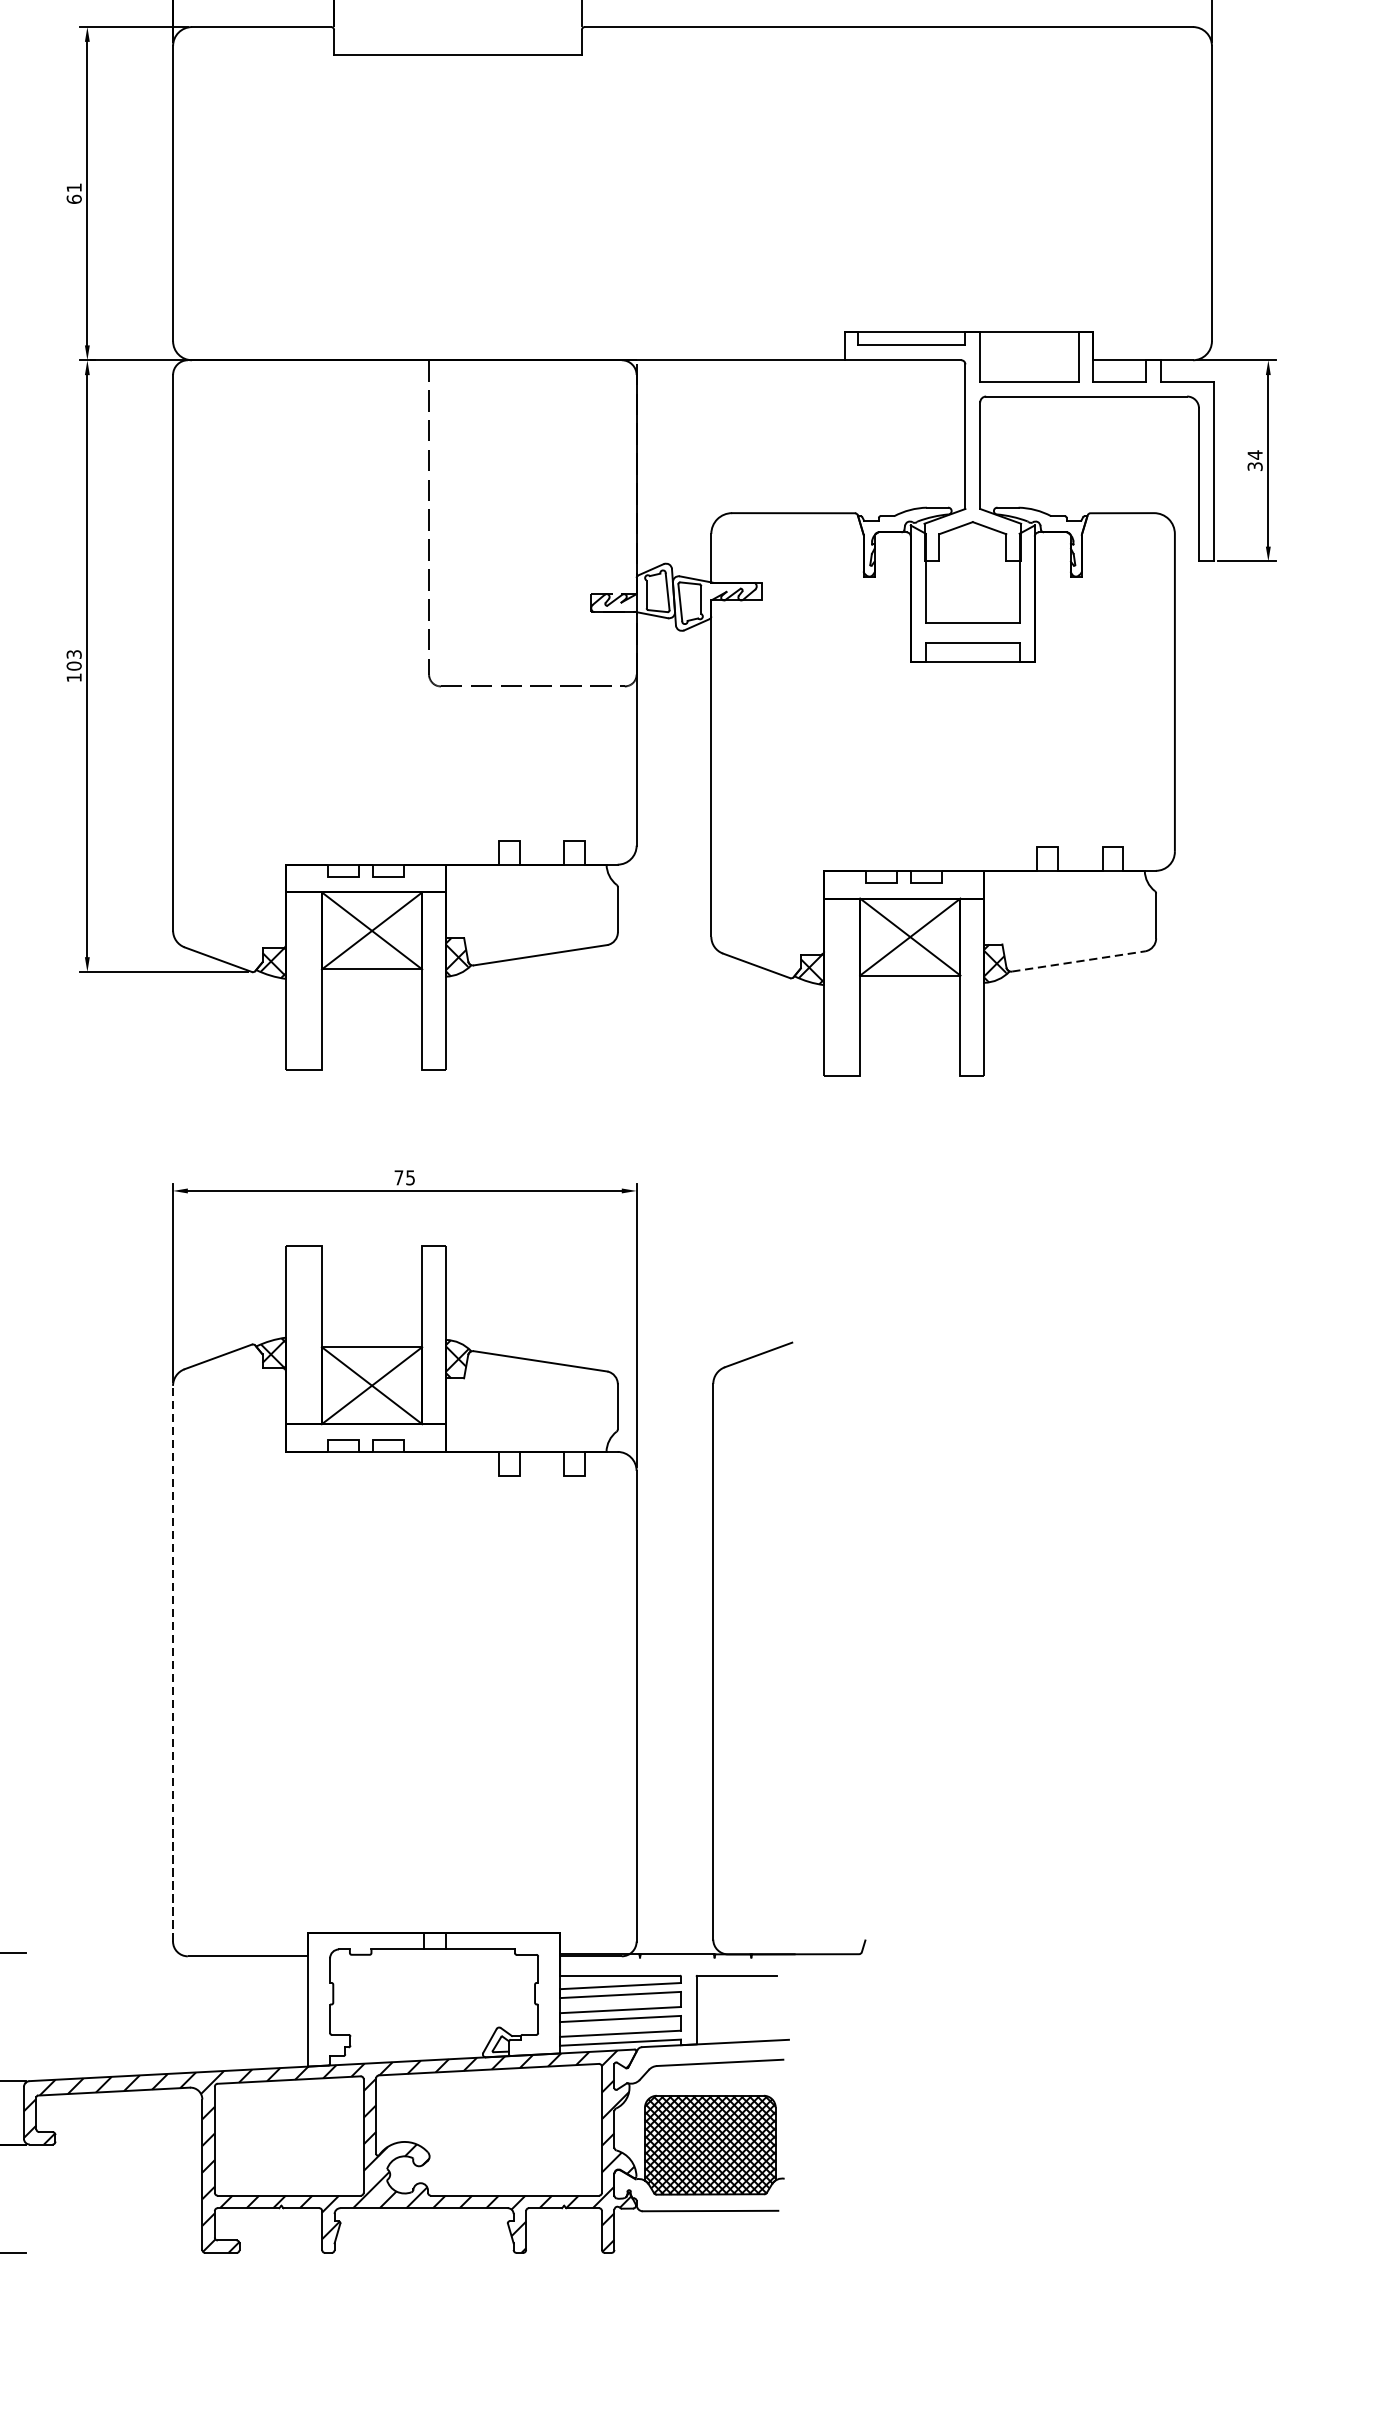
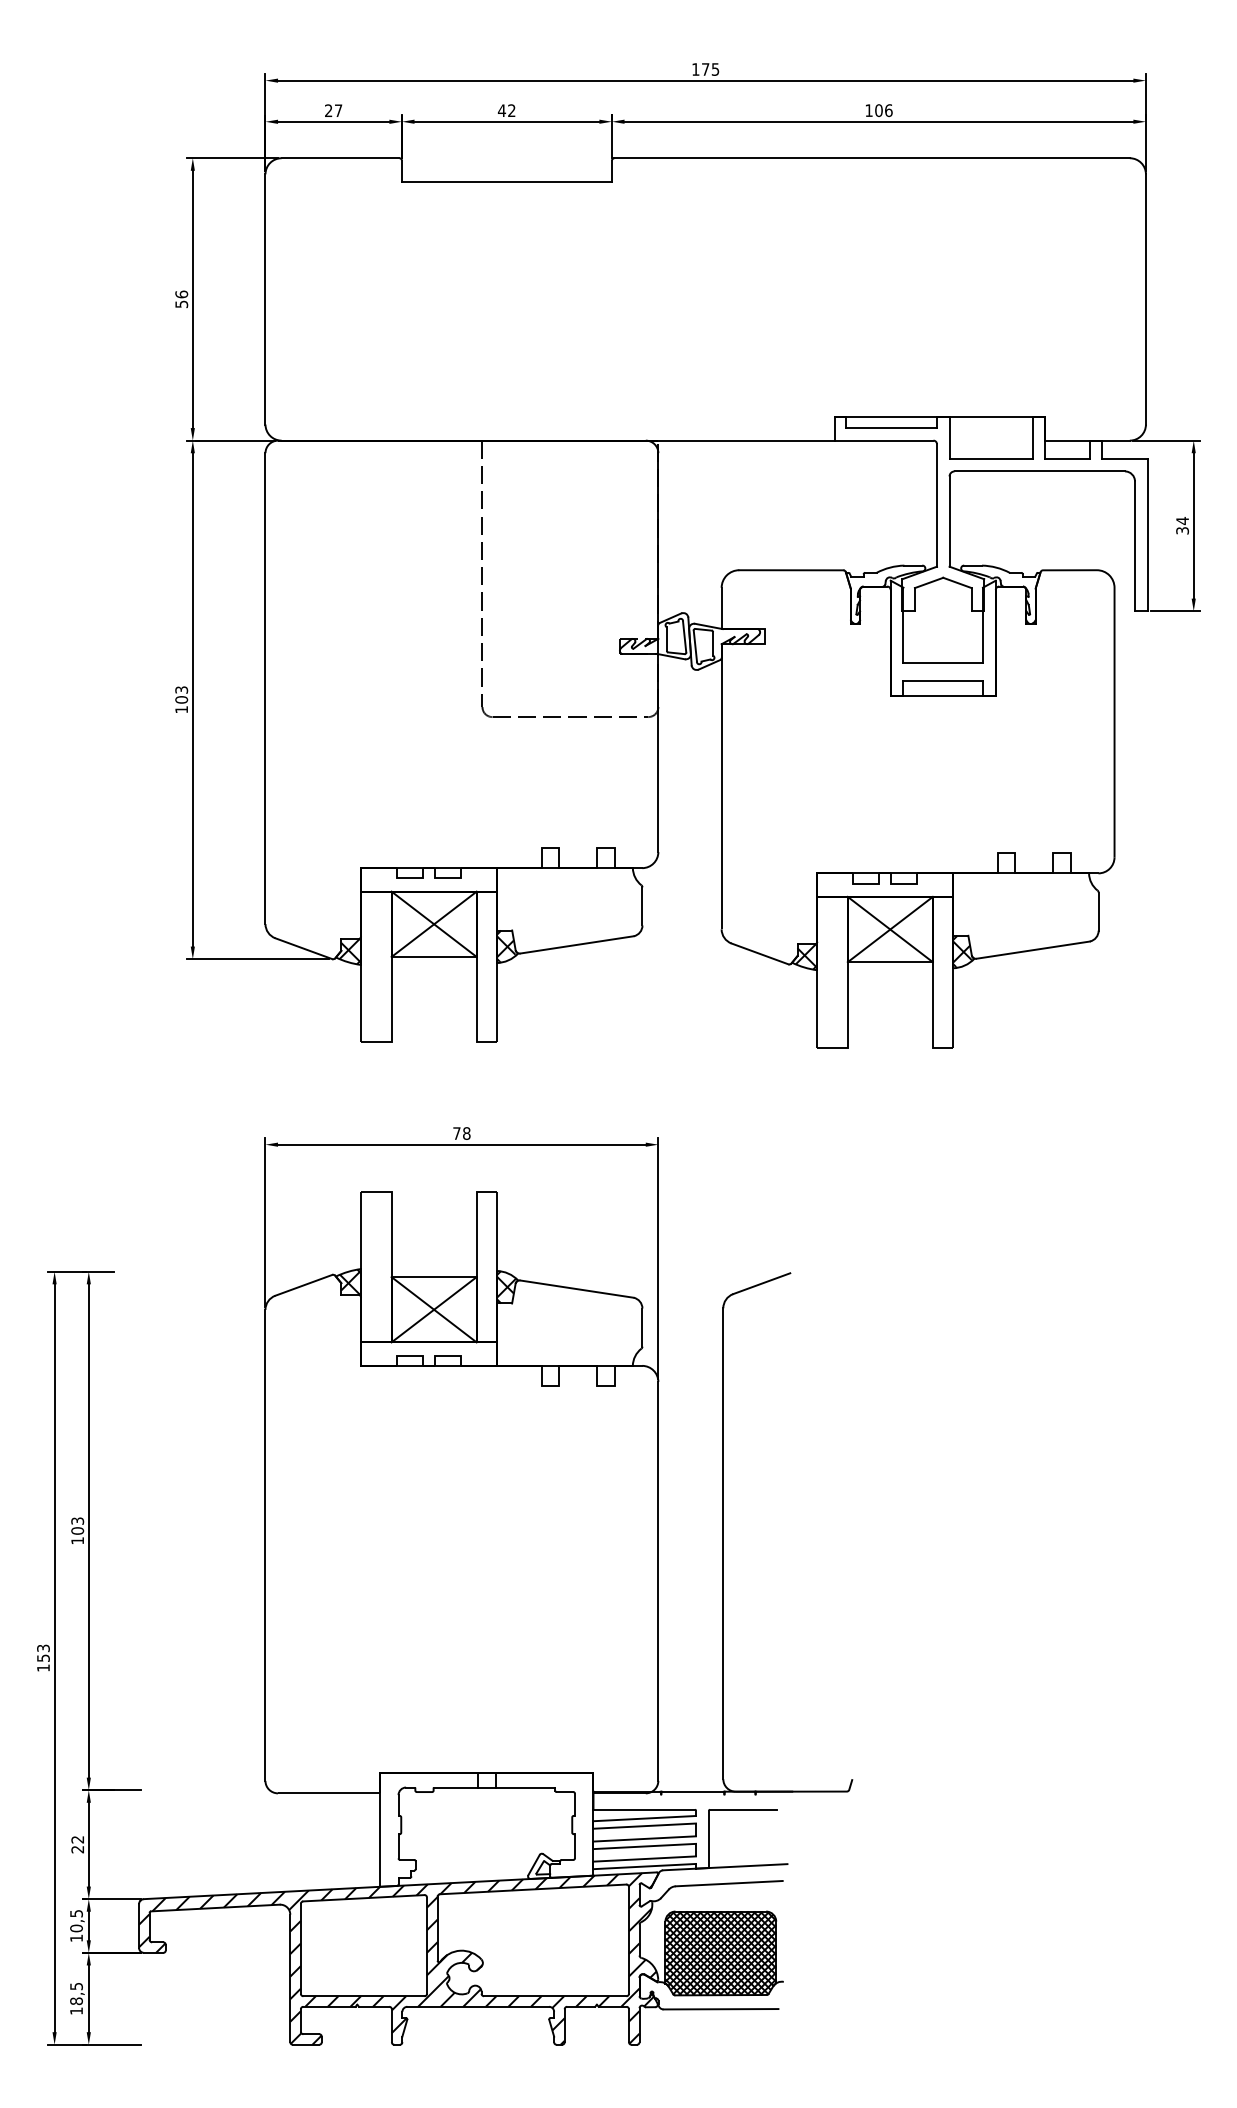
text: (73, 193) -> (181, 299), 61 -> 56
line: (1079, 961) -> (1033, 950), dashed -> solid
text: (410, 1177) -> (466, 1133), 75 -> 78
line: (173, 1662) -> (265, 1544), dashed -> solid

